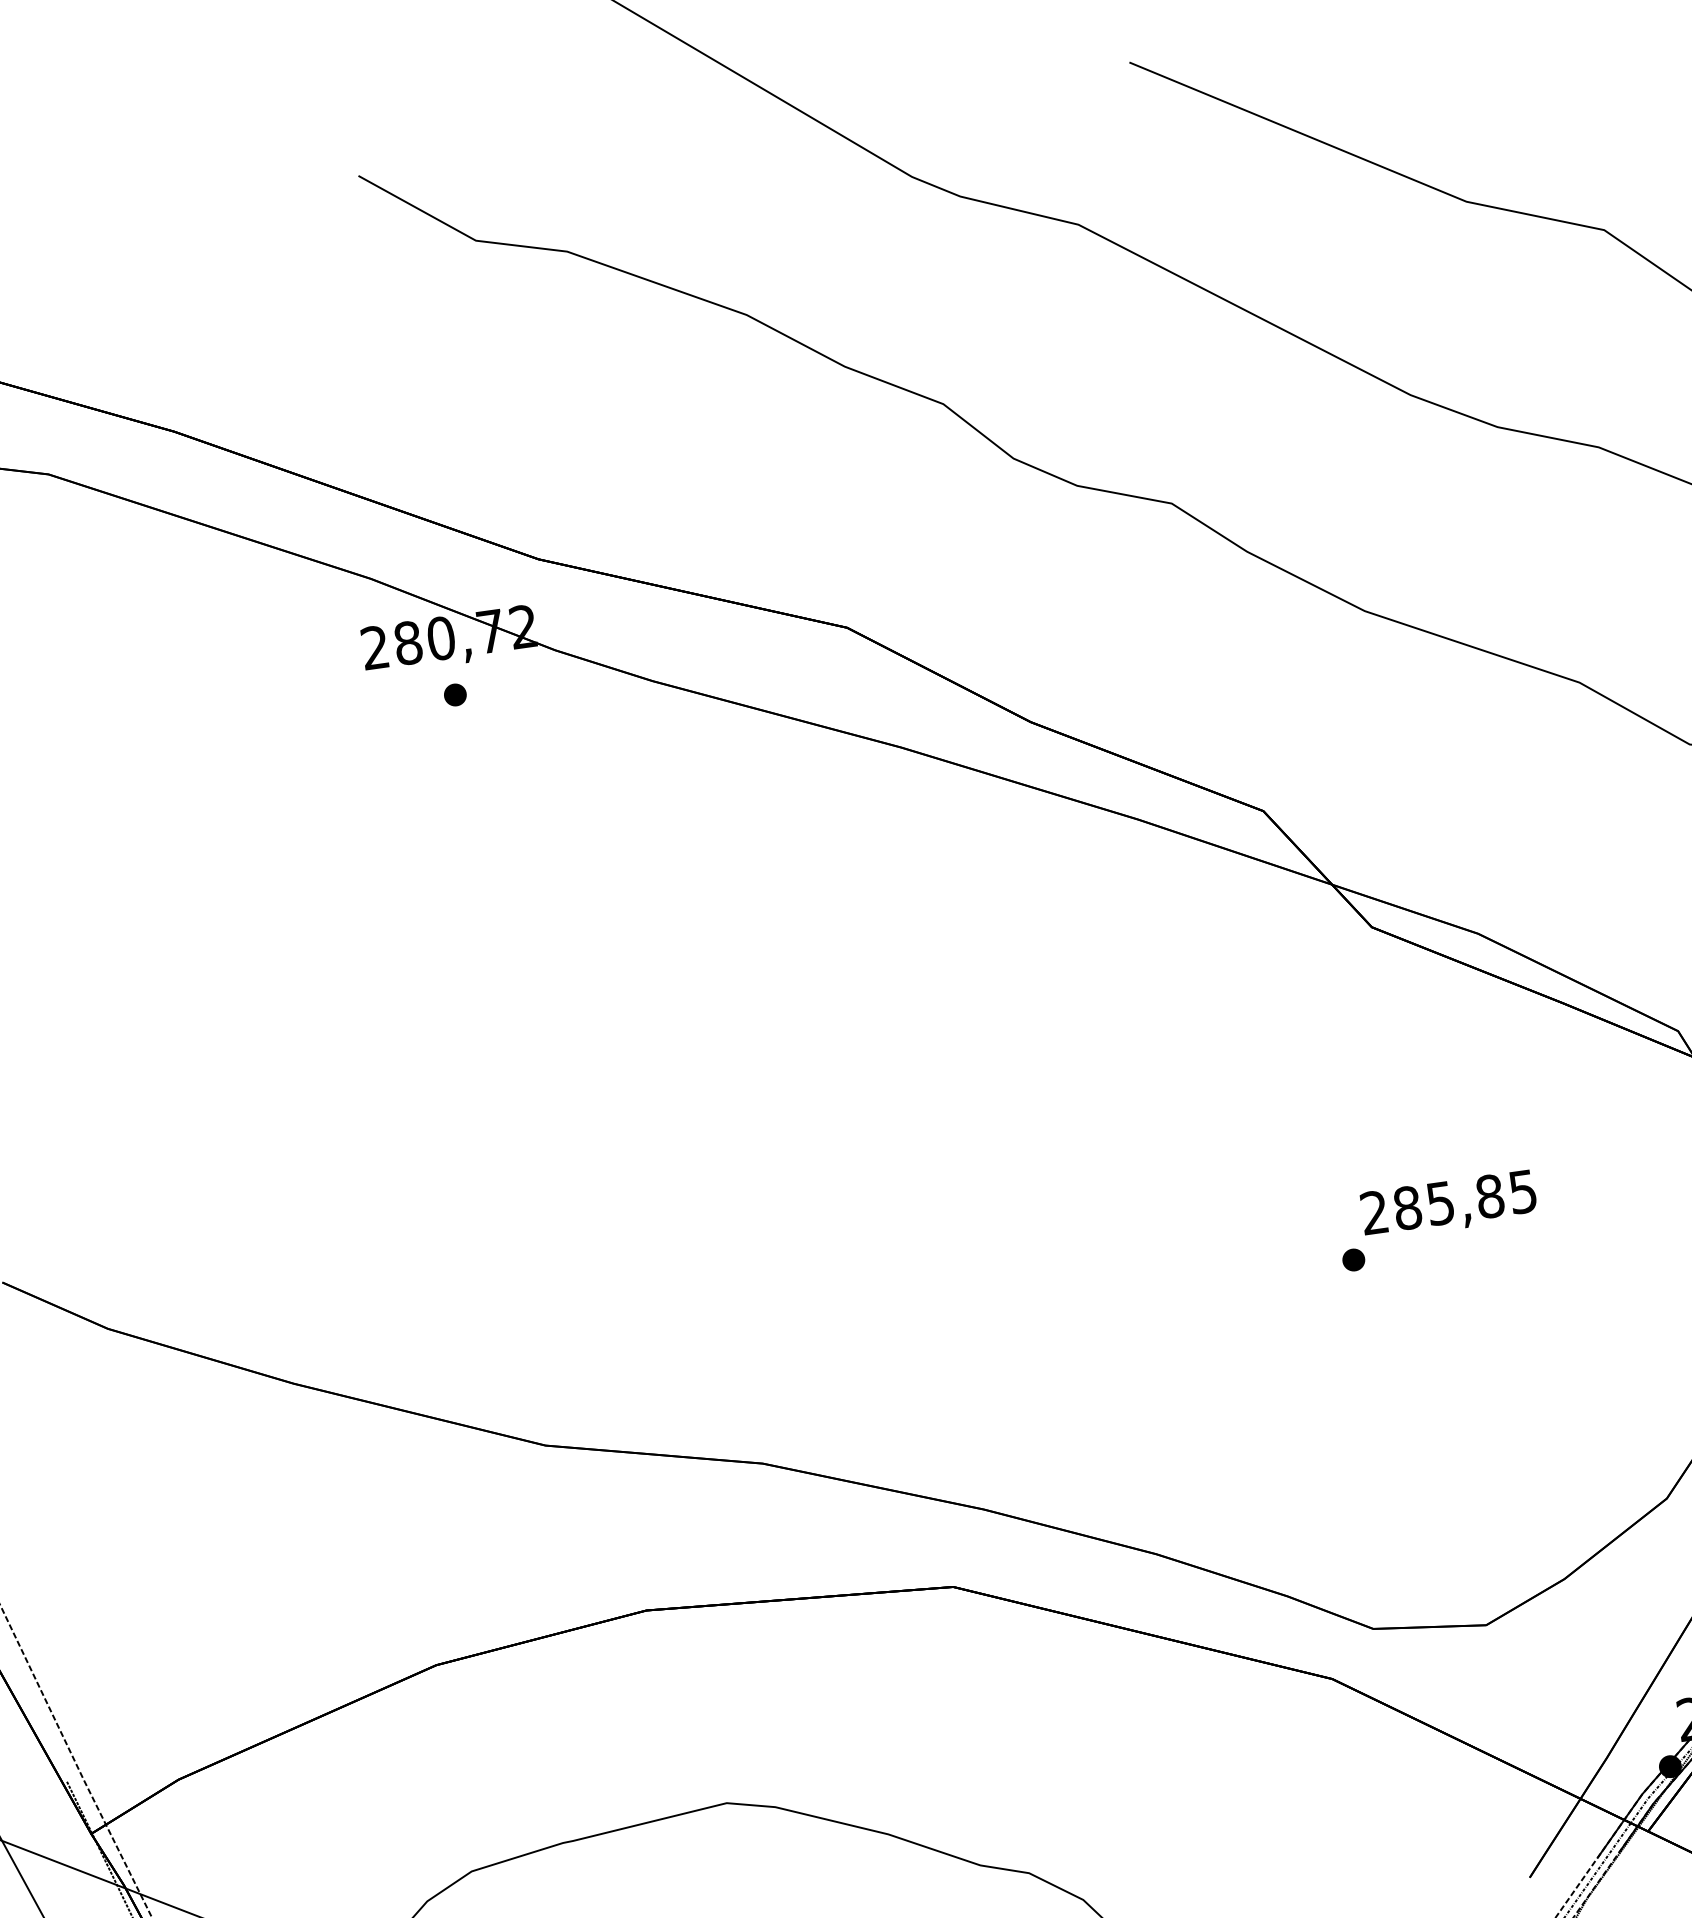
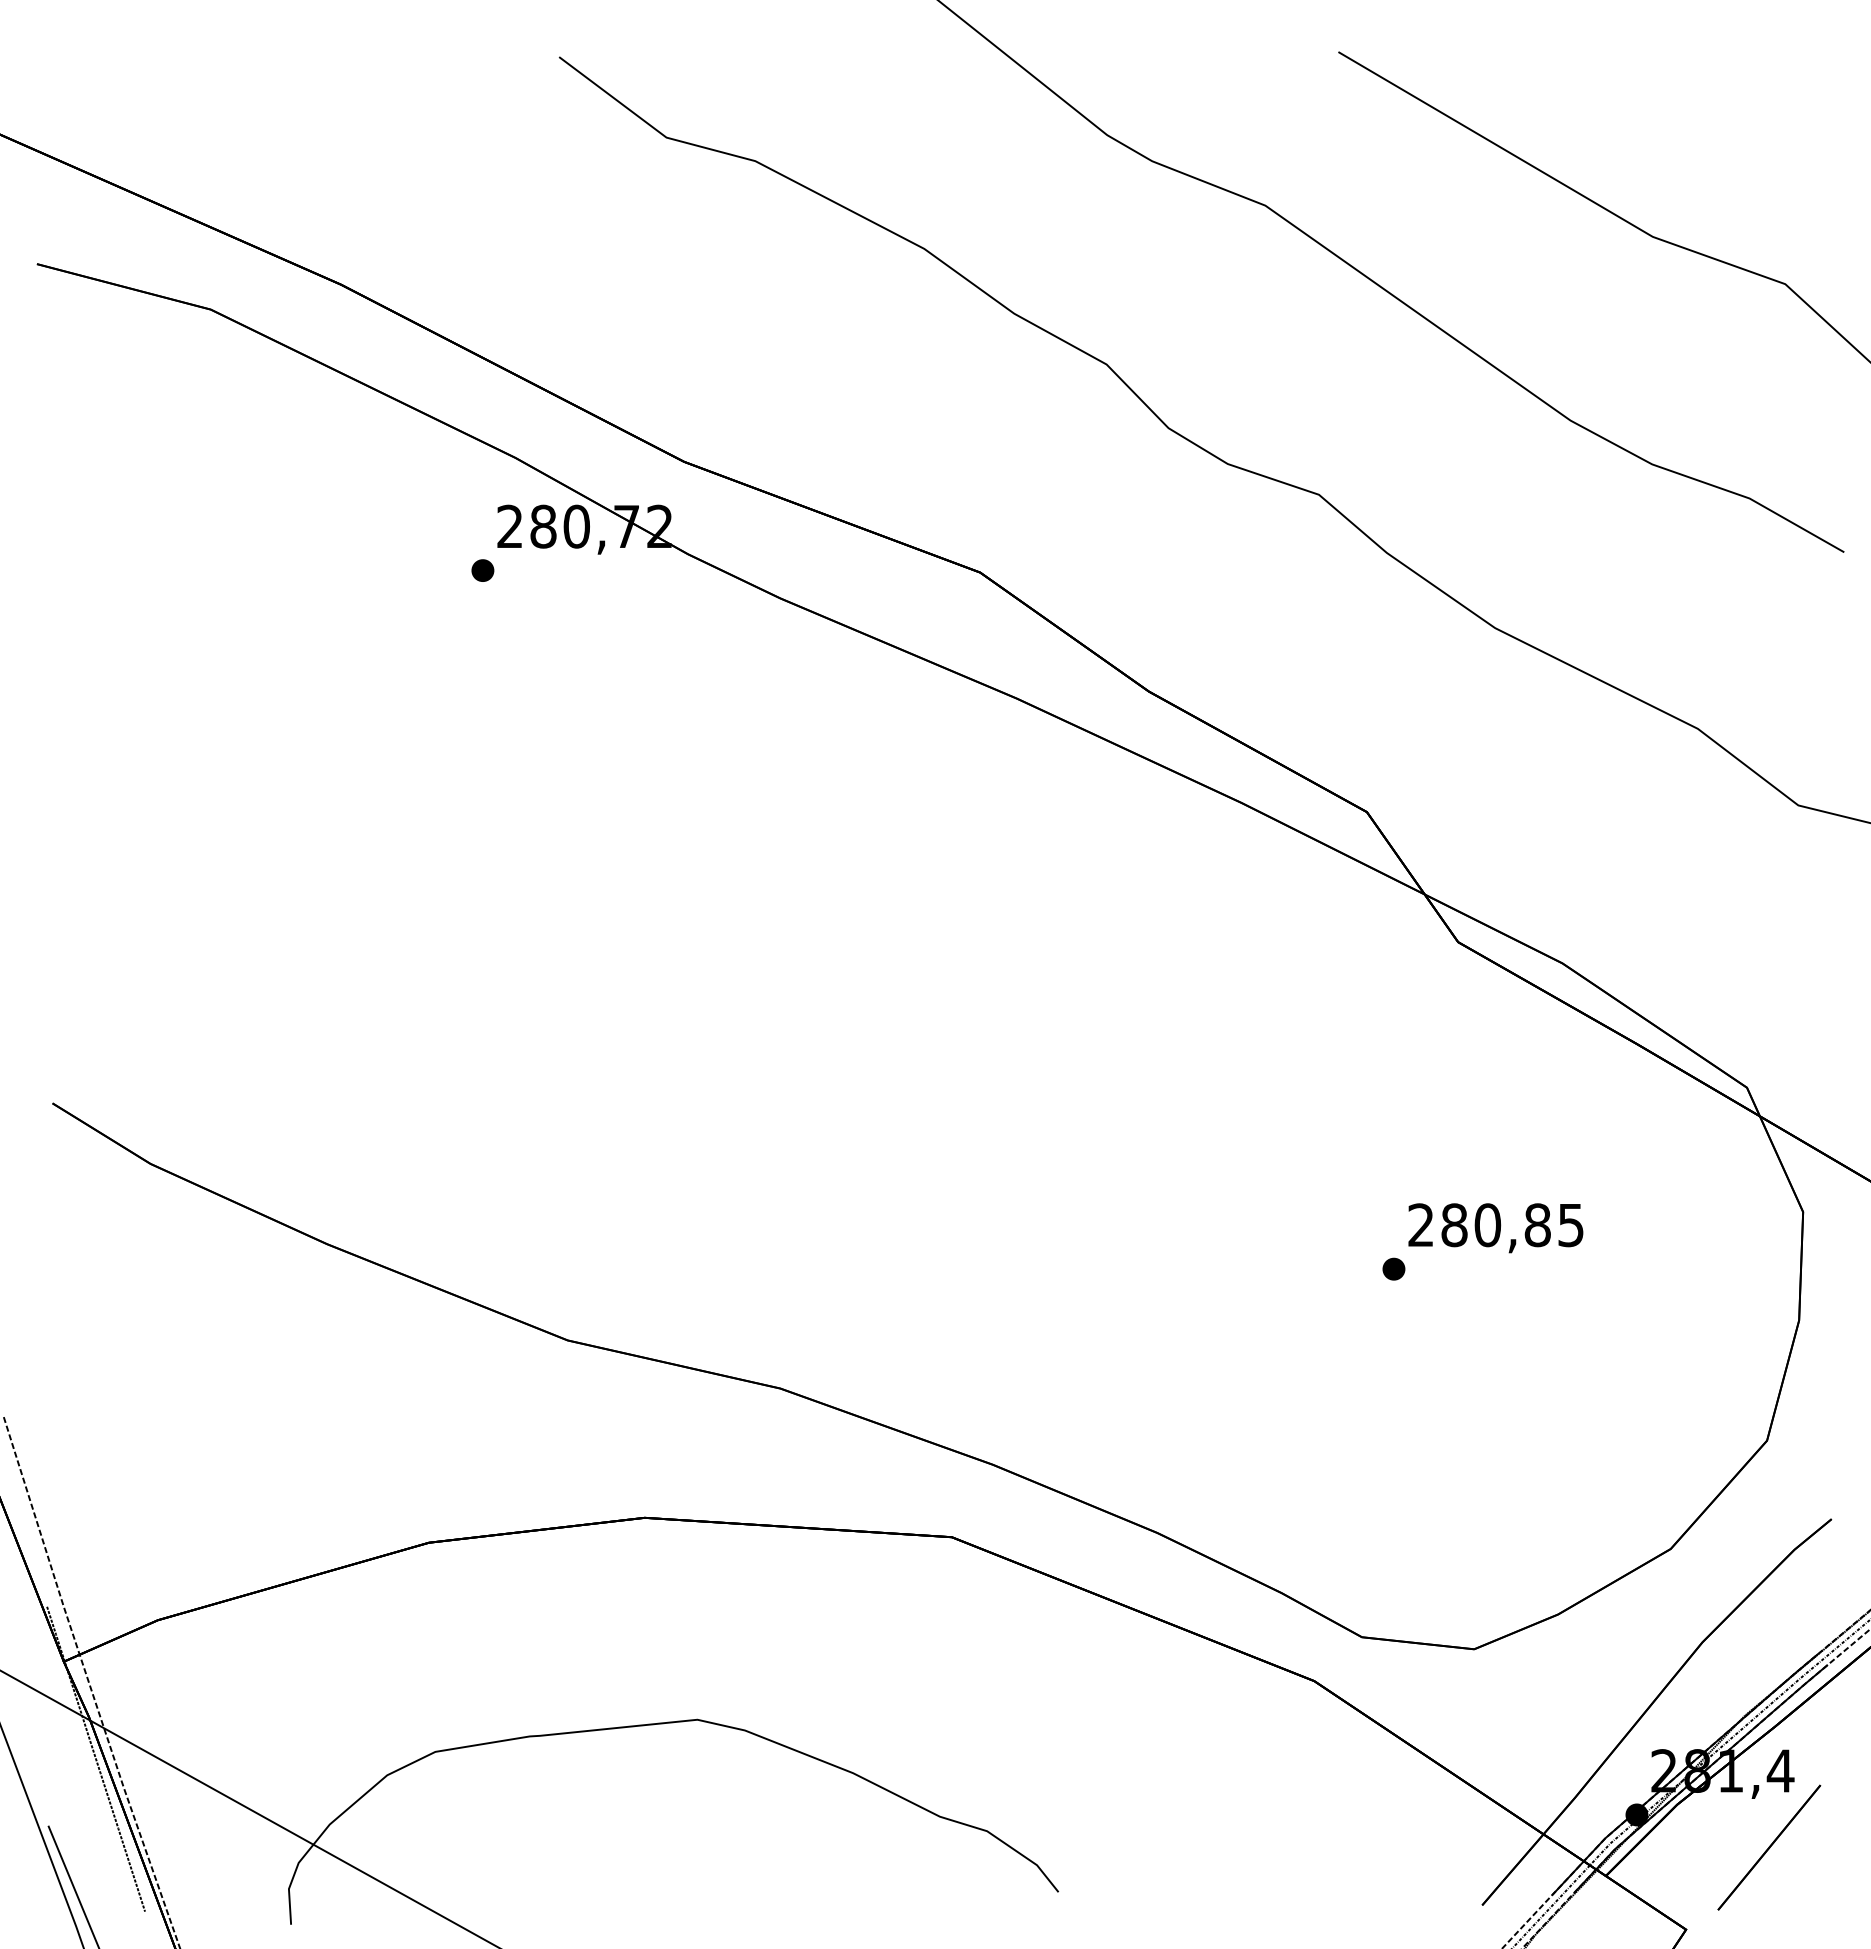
part: (454, 694) -> (482, 570), moved
text: (1440, 1203) -> (1487, 1225), 285,85 -> 280,85

